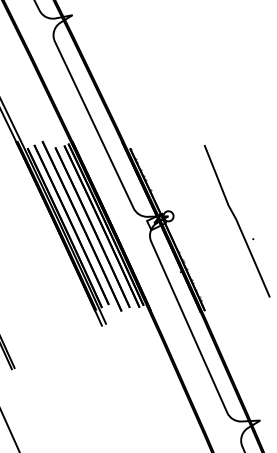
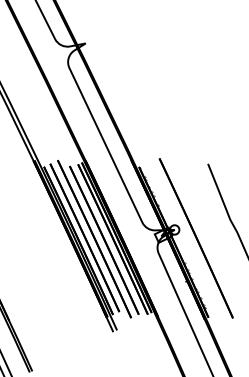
line: (191, 225) -> (196, 238), added

